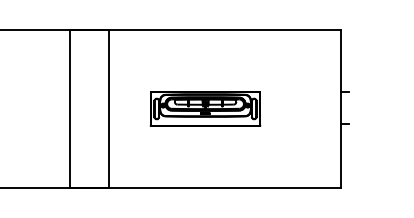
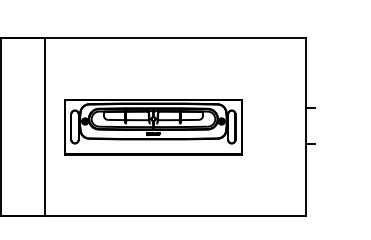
part: (205, 108) -> (153, 126), size x1.43

